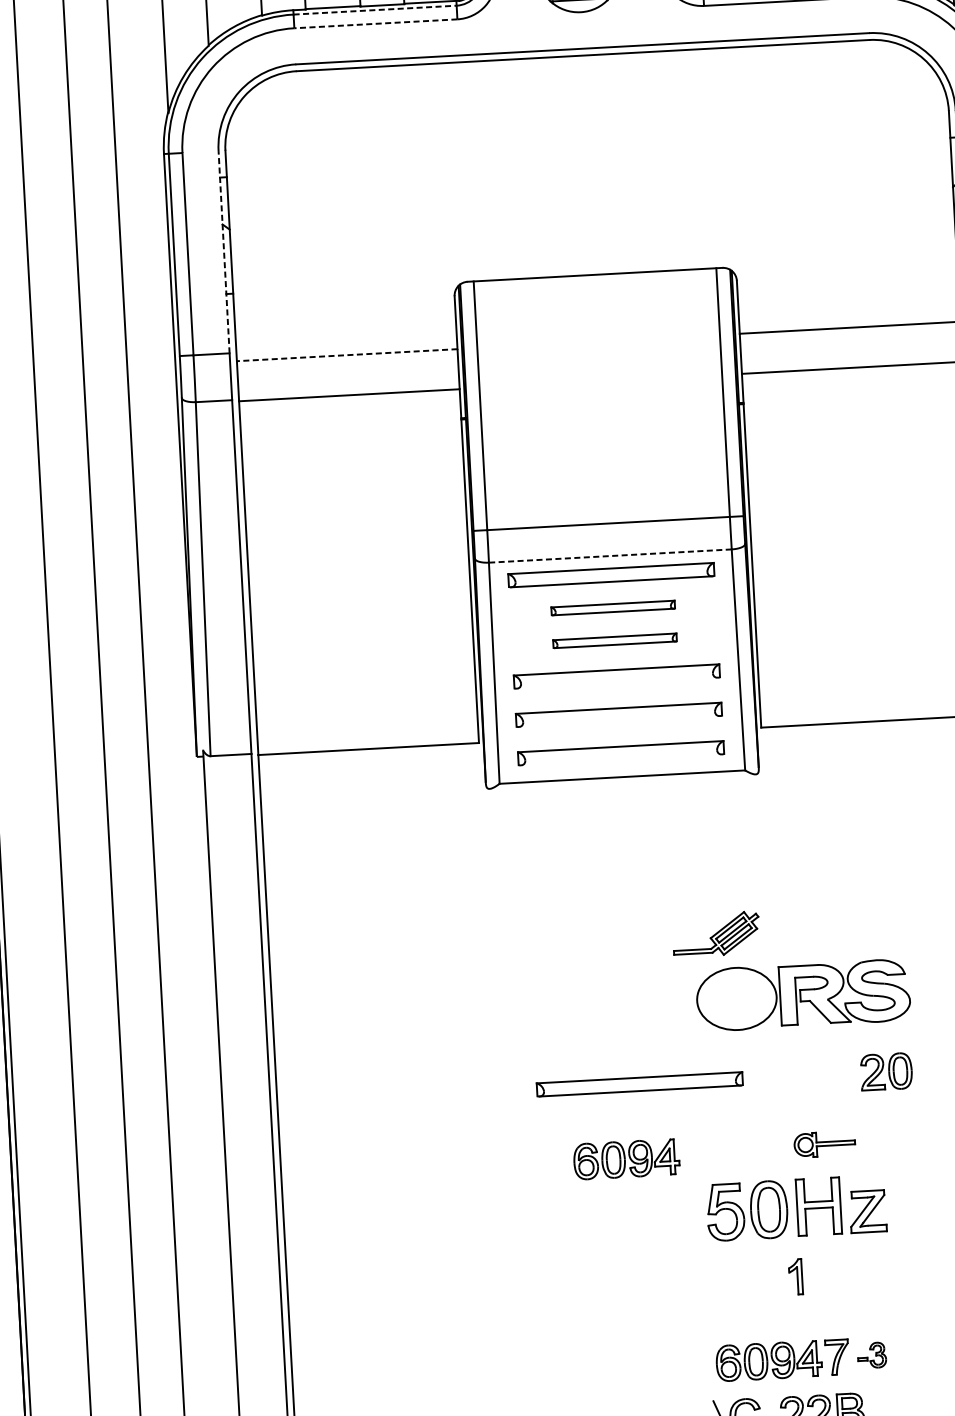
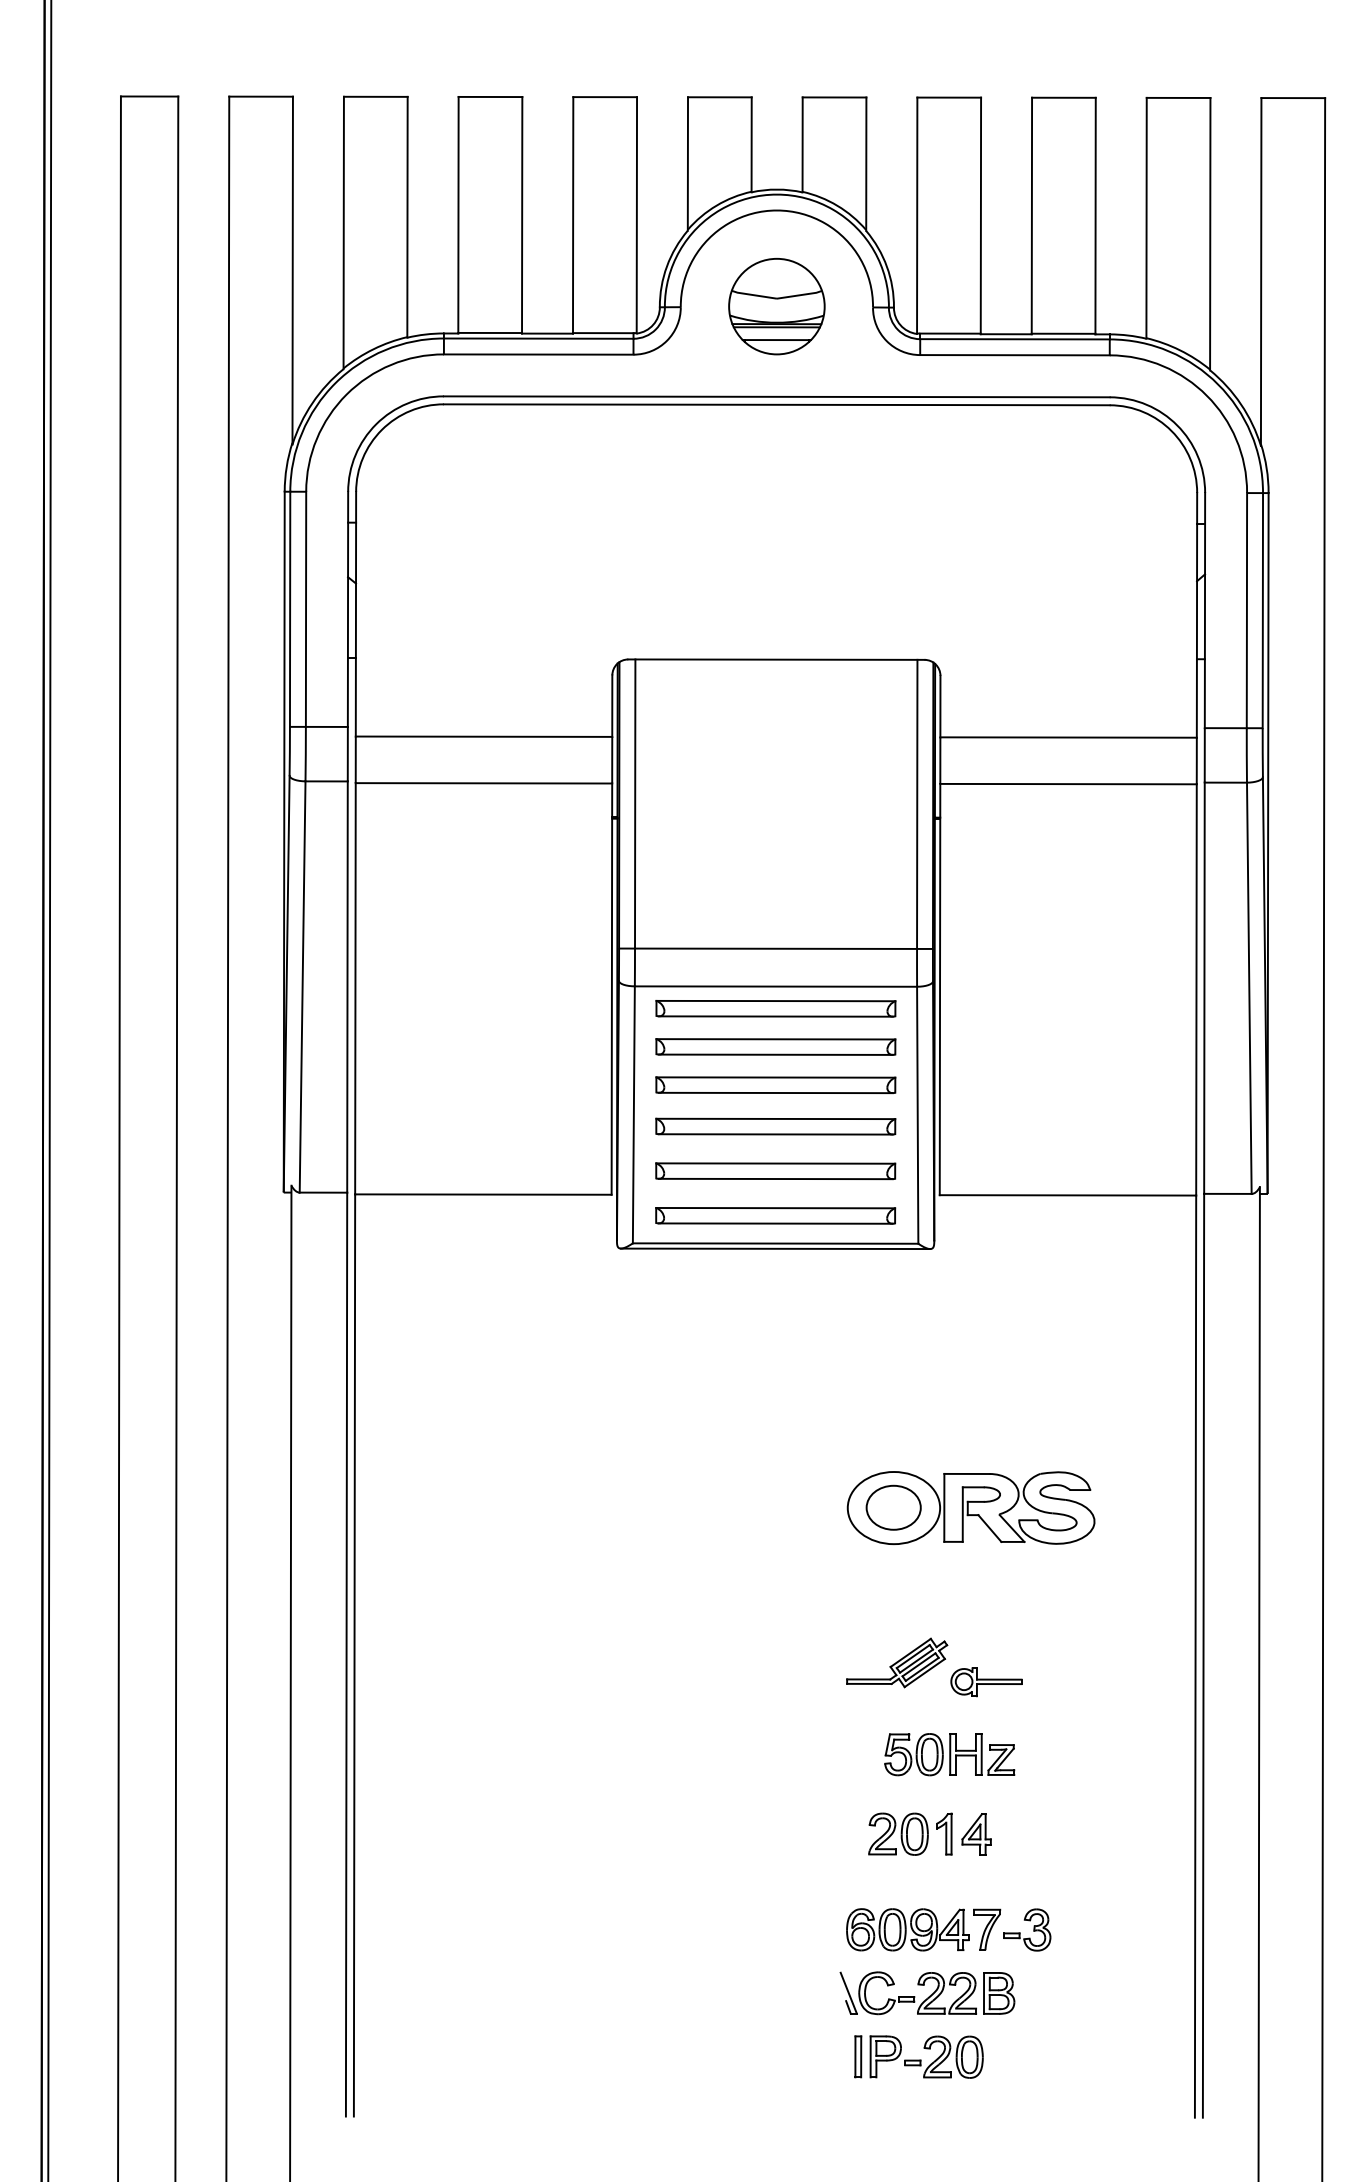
line: (374, 10) -> (538, 338), dashed -> solid
line: (375, 23) -> (538, 354), dashed -> solid
line: (224, 252) -> (348, 609), dashed -> solid
line: (346, 355) -> (483, 736), dashed -> solid
line: (609, 556) -> (775, 986), dashed -> solid
part: (612, 607) -> (775, 1046), size x1.67
part: (614, 640) -> (775, 1084), size x1.67
line: (617, 683) -> (775, 1134), added
line: (619, 721) -> (775, 1178), added
line: (621, 759) -> (775, 1223), added
line: (622, 781) -> (775, 1248), added
part: (716, 934) -> (897, 1662), moved
part: (736, 998) -> (893, 1507), added
part: (886, 1071) -> (898, 1833), moved
part: (639, 1084) -> (775, 1600), removed
part: (626, 1159) -> (755, 1686), removed
part: (796, 1208) -> (949, 1754), size x0.62
part: (823, 1275) -> (976, 1834), added
part: (872, 1355) -> (1027, 1929), size x1.43

